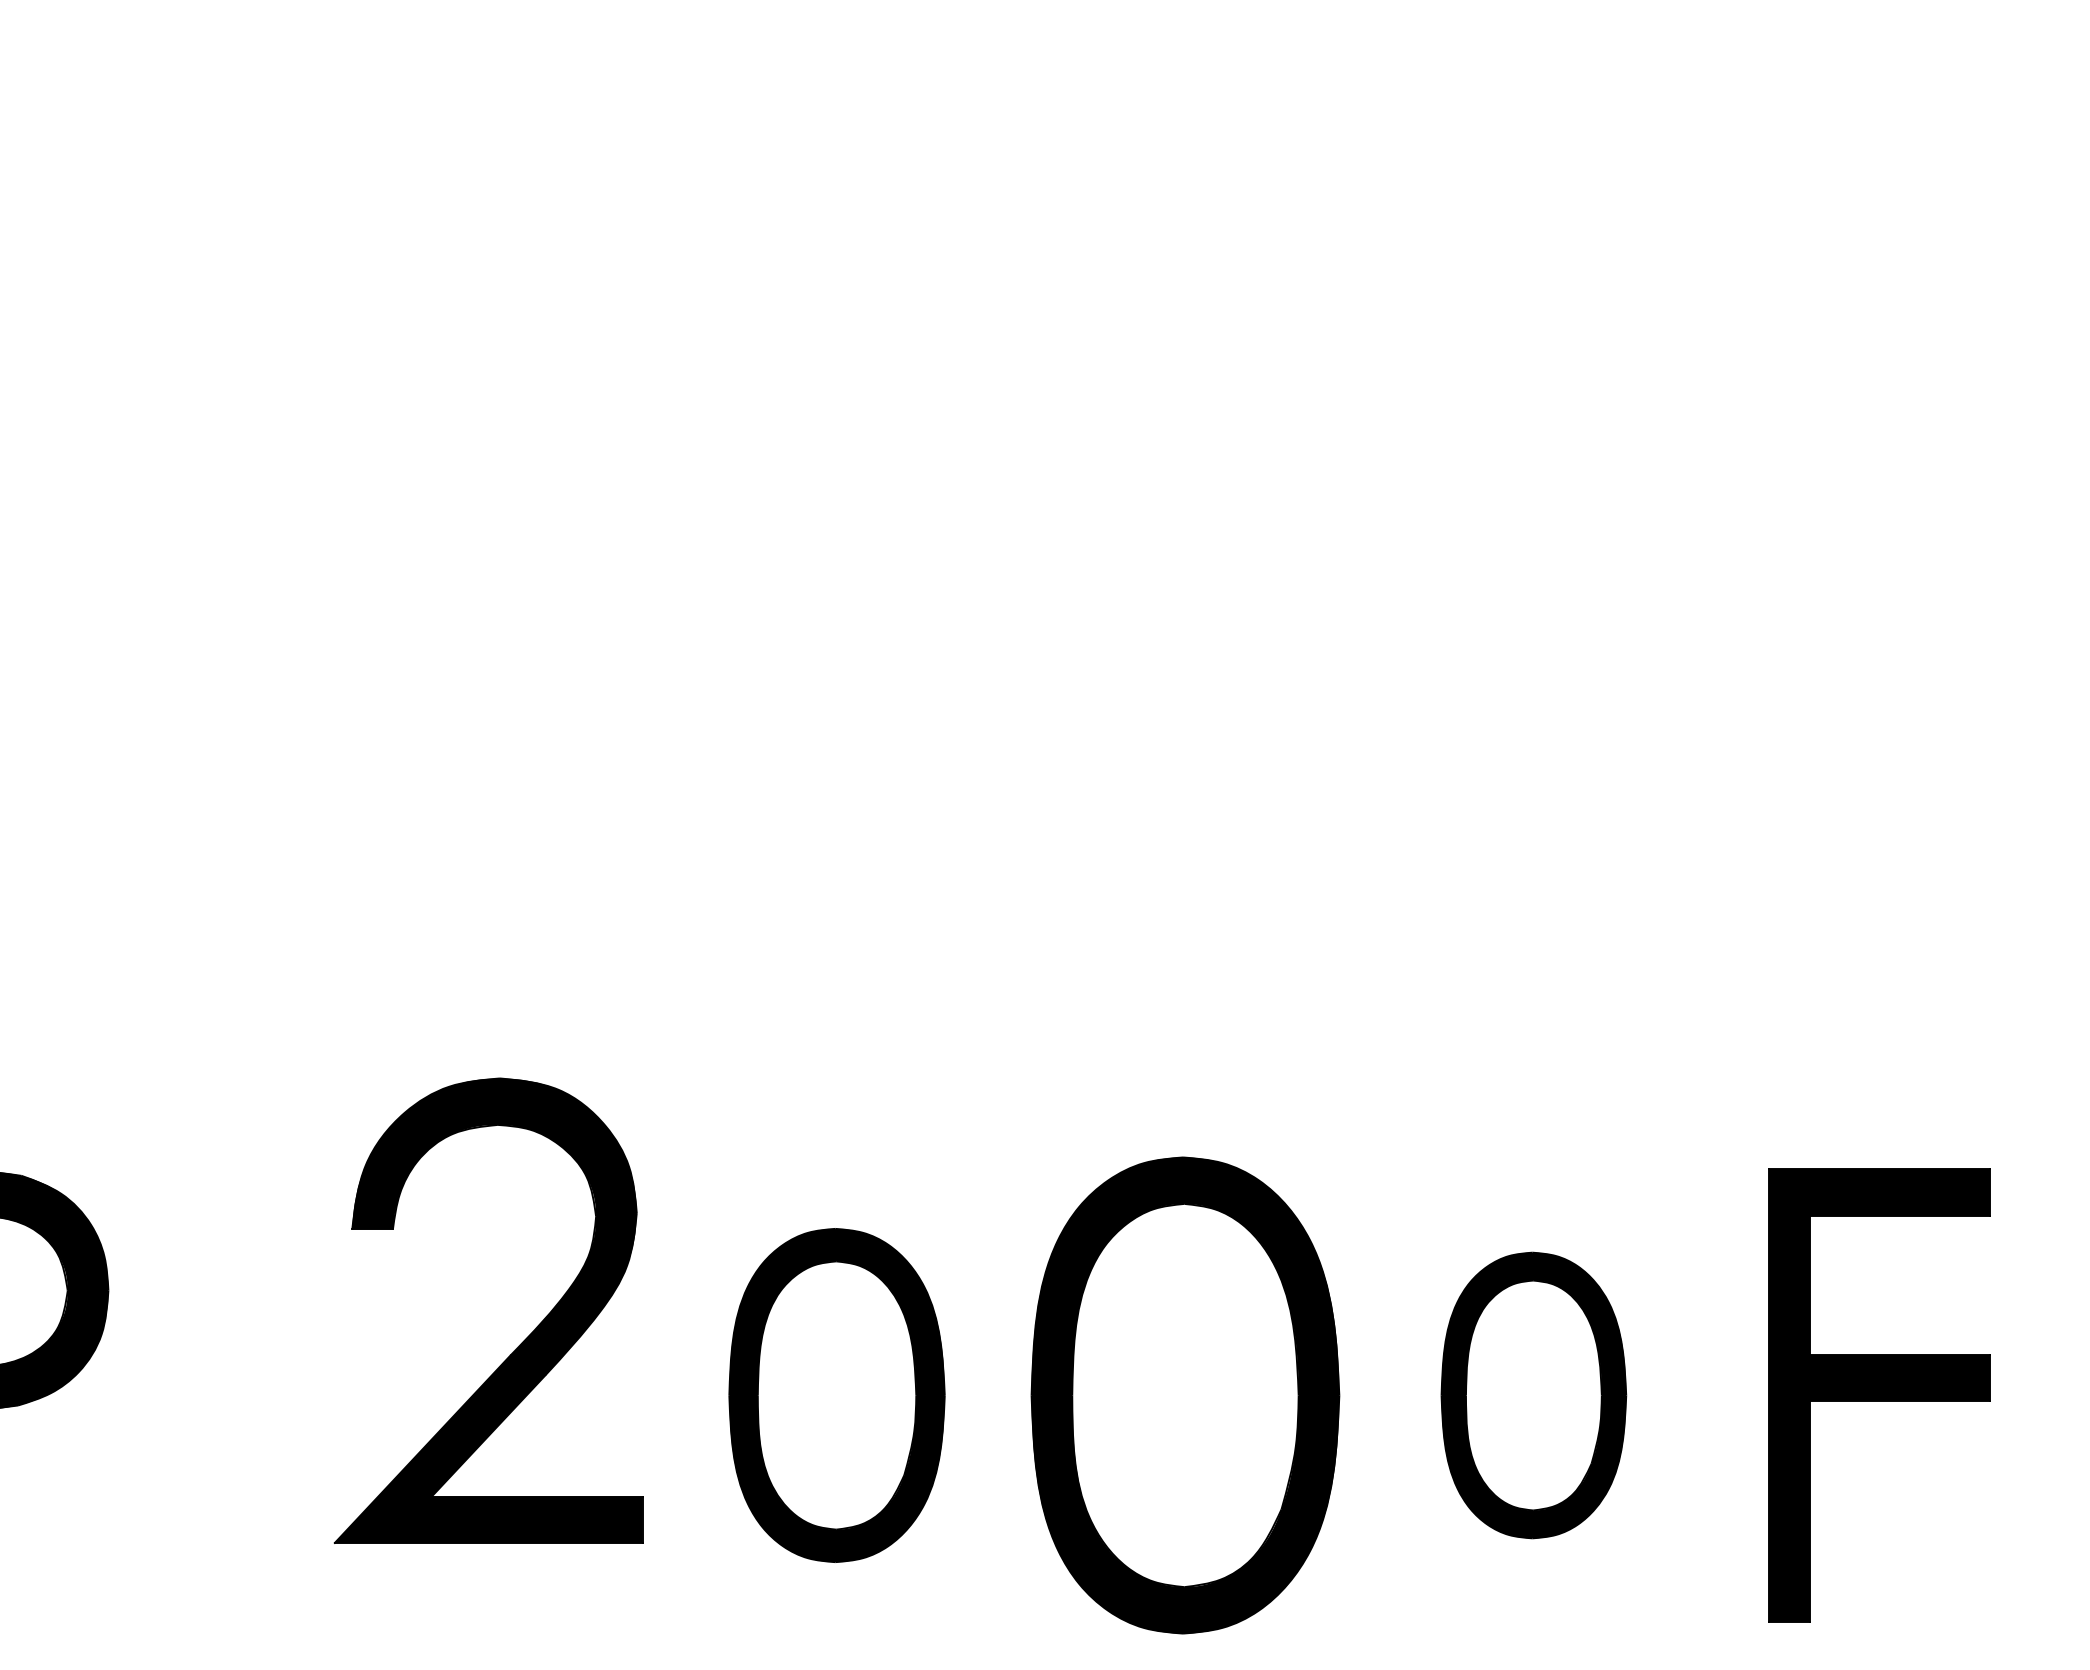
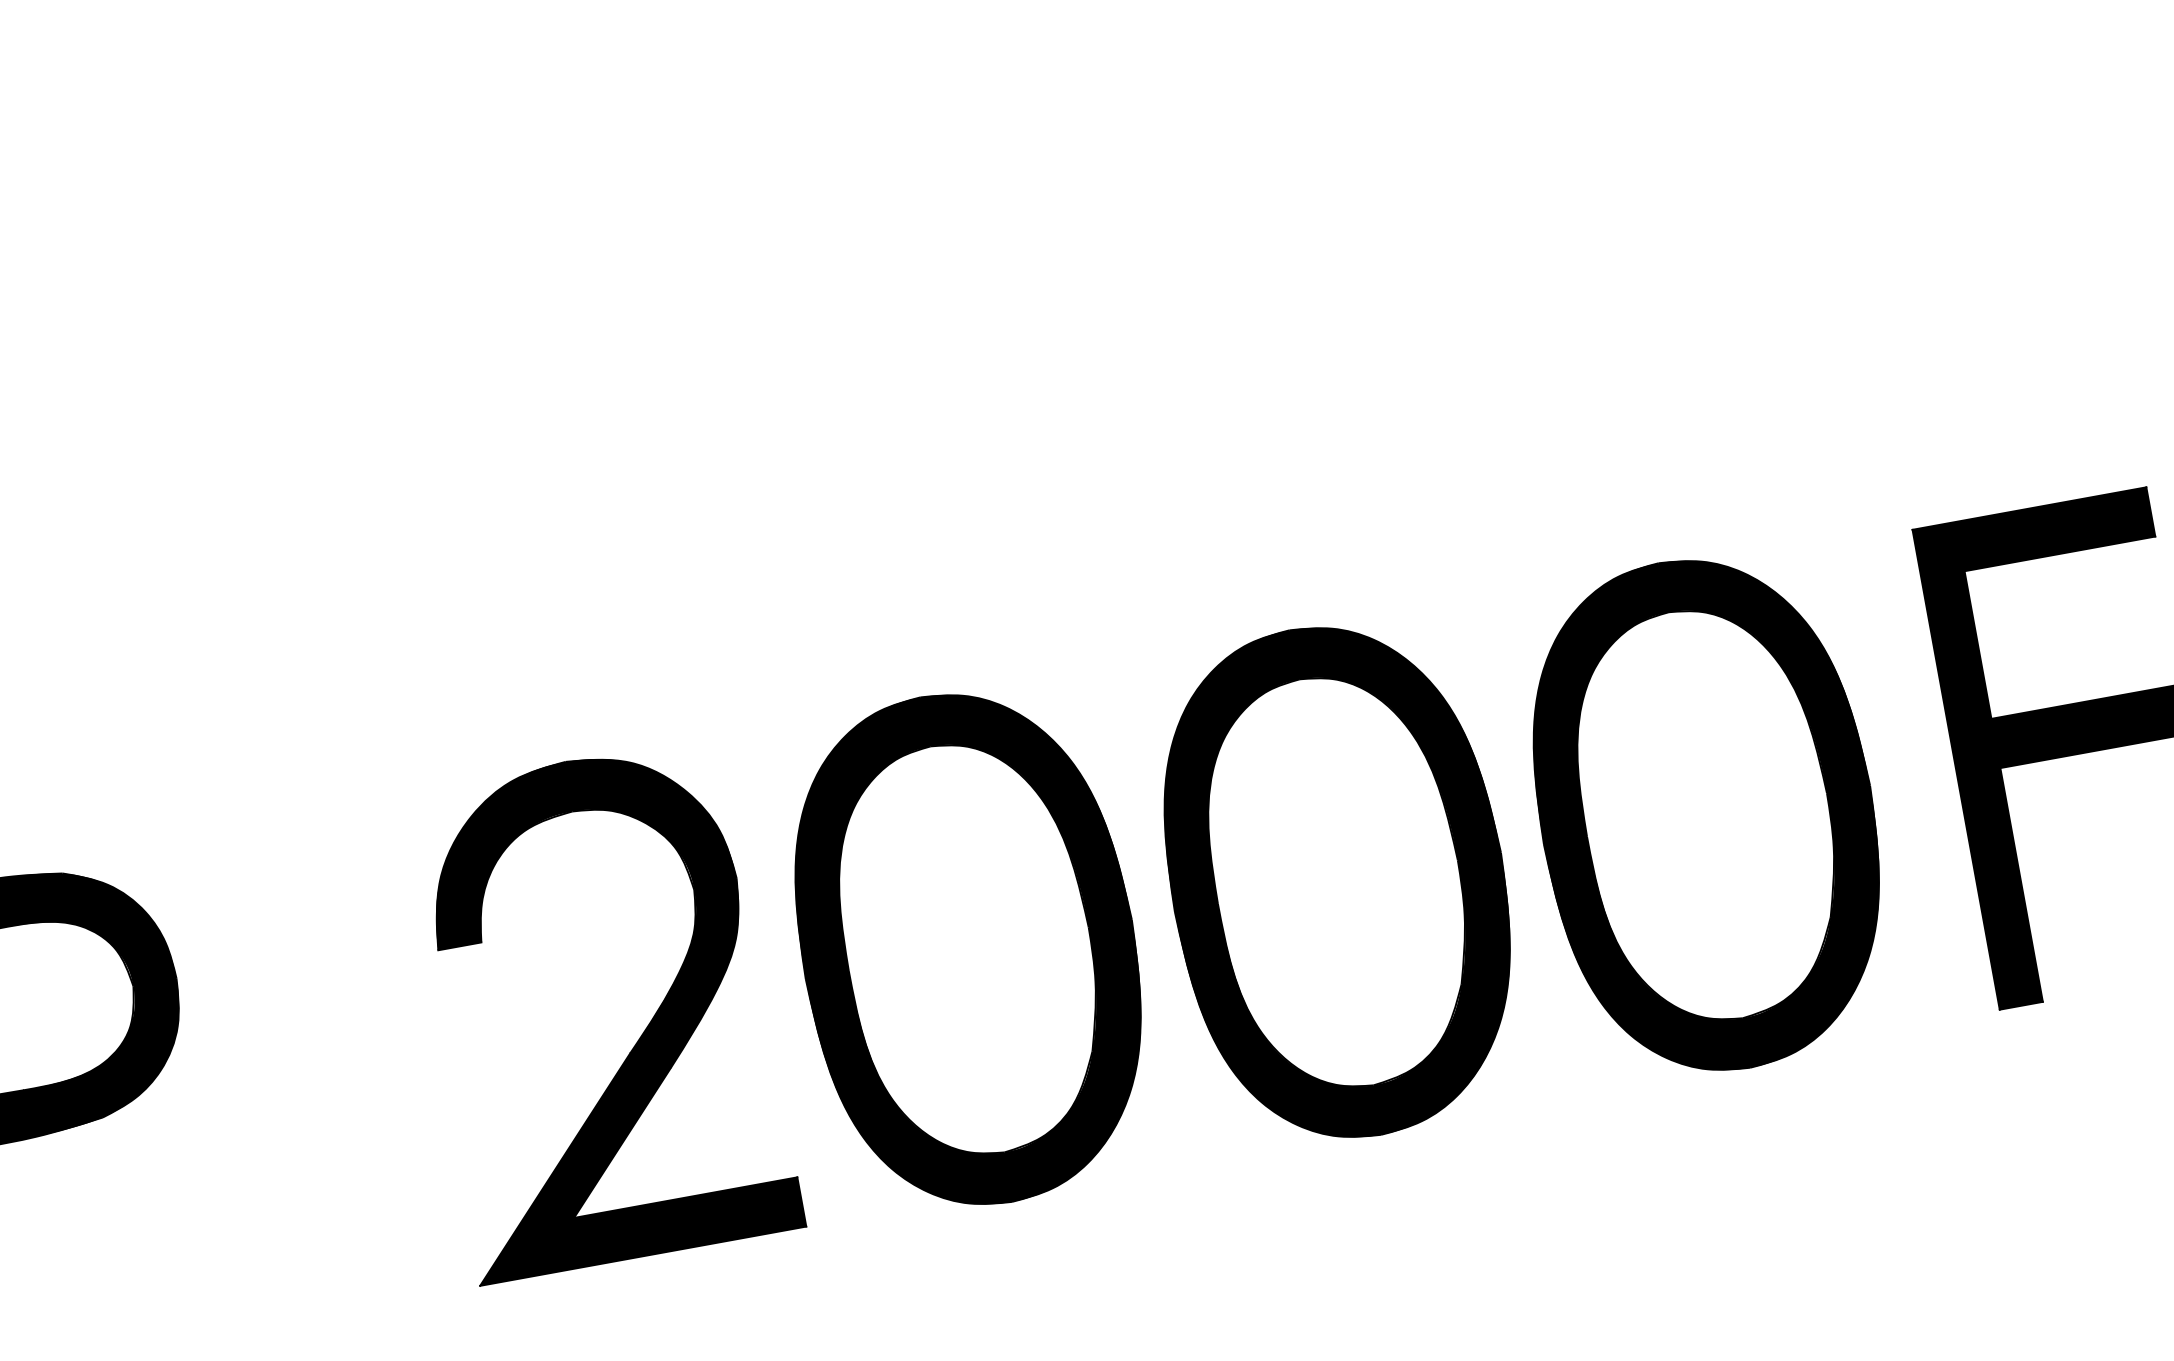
part: (521, 1342) -> (639, 1037), moved
part: (836, 1395) -> (968, 949), size x1.43
part: (1533, 1395) -> (1706, 815), size x1.67

